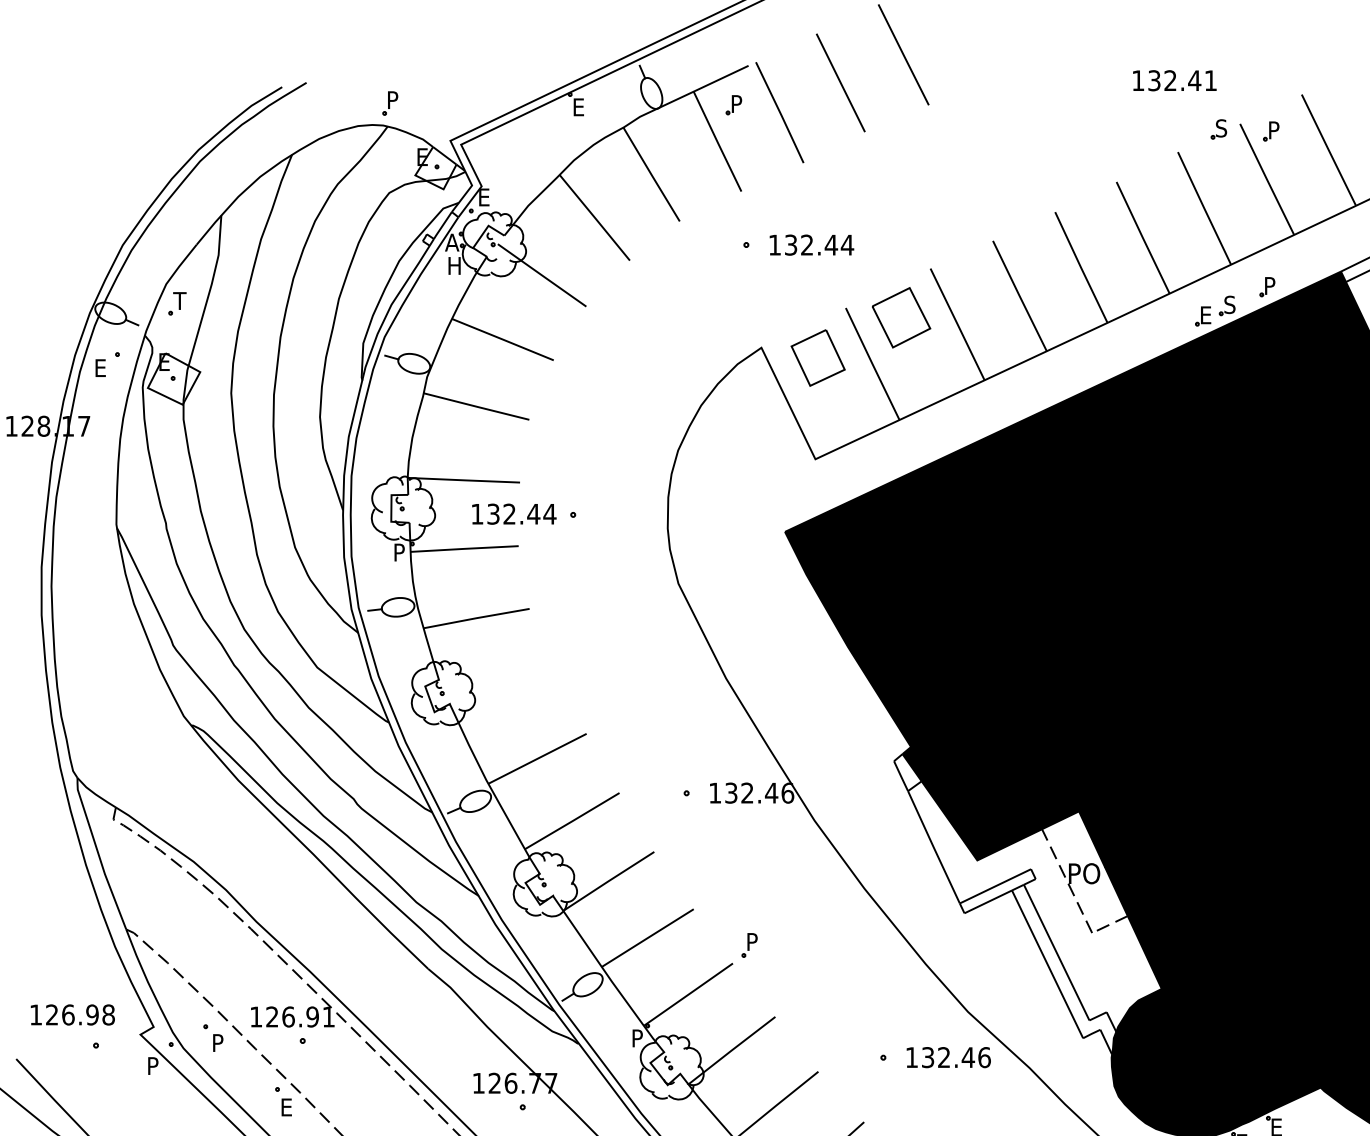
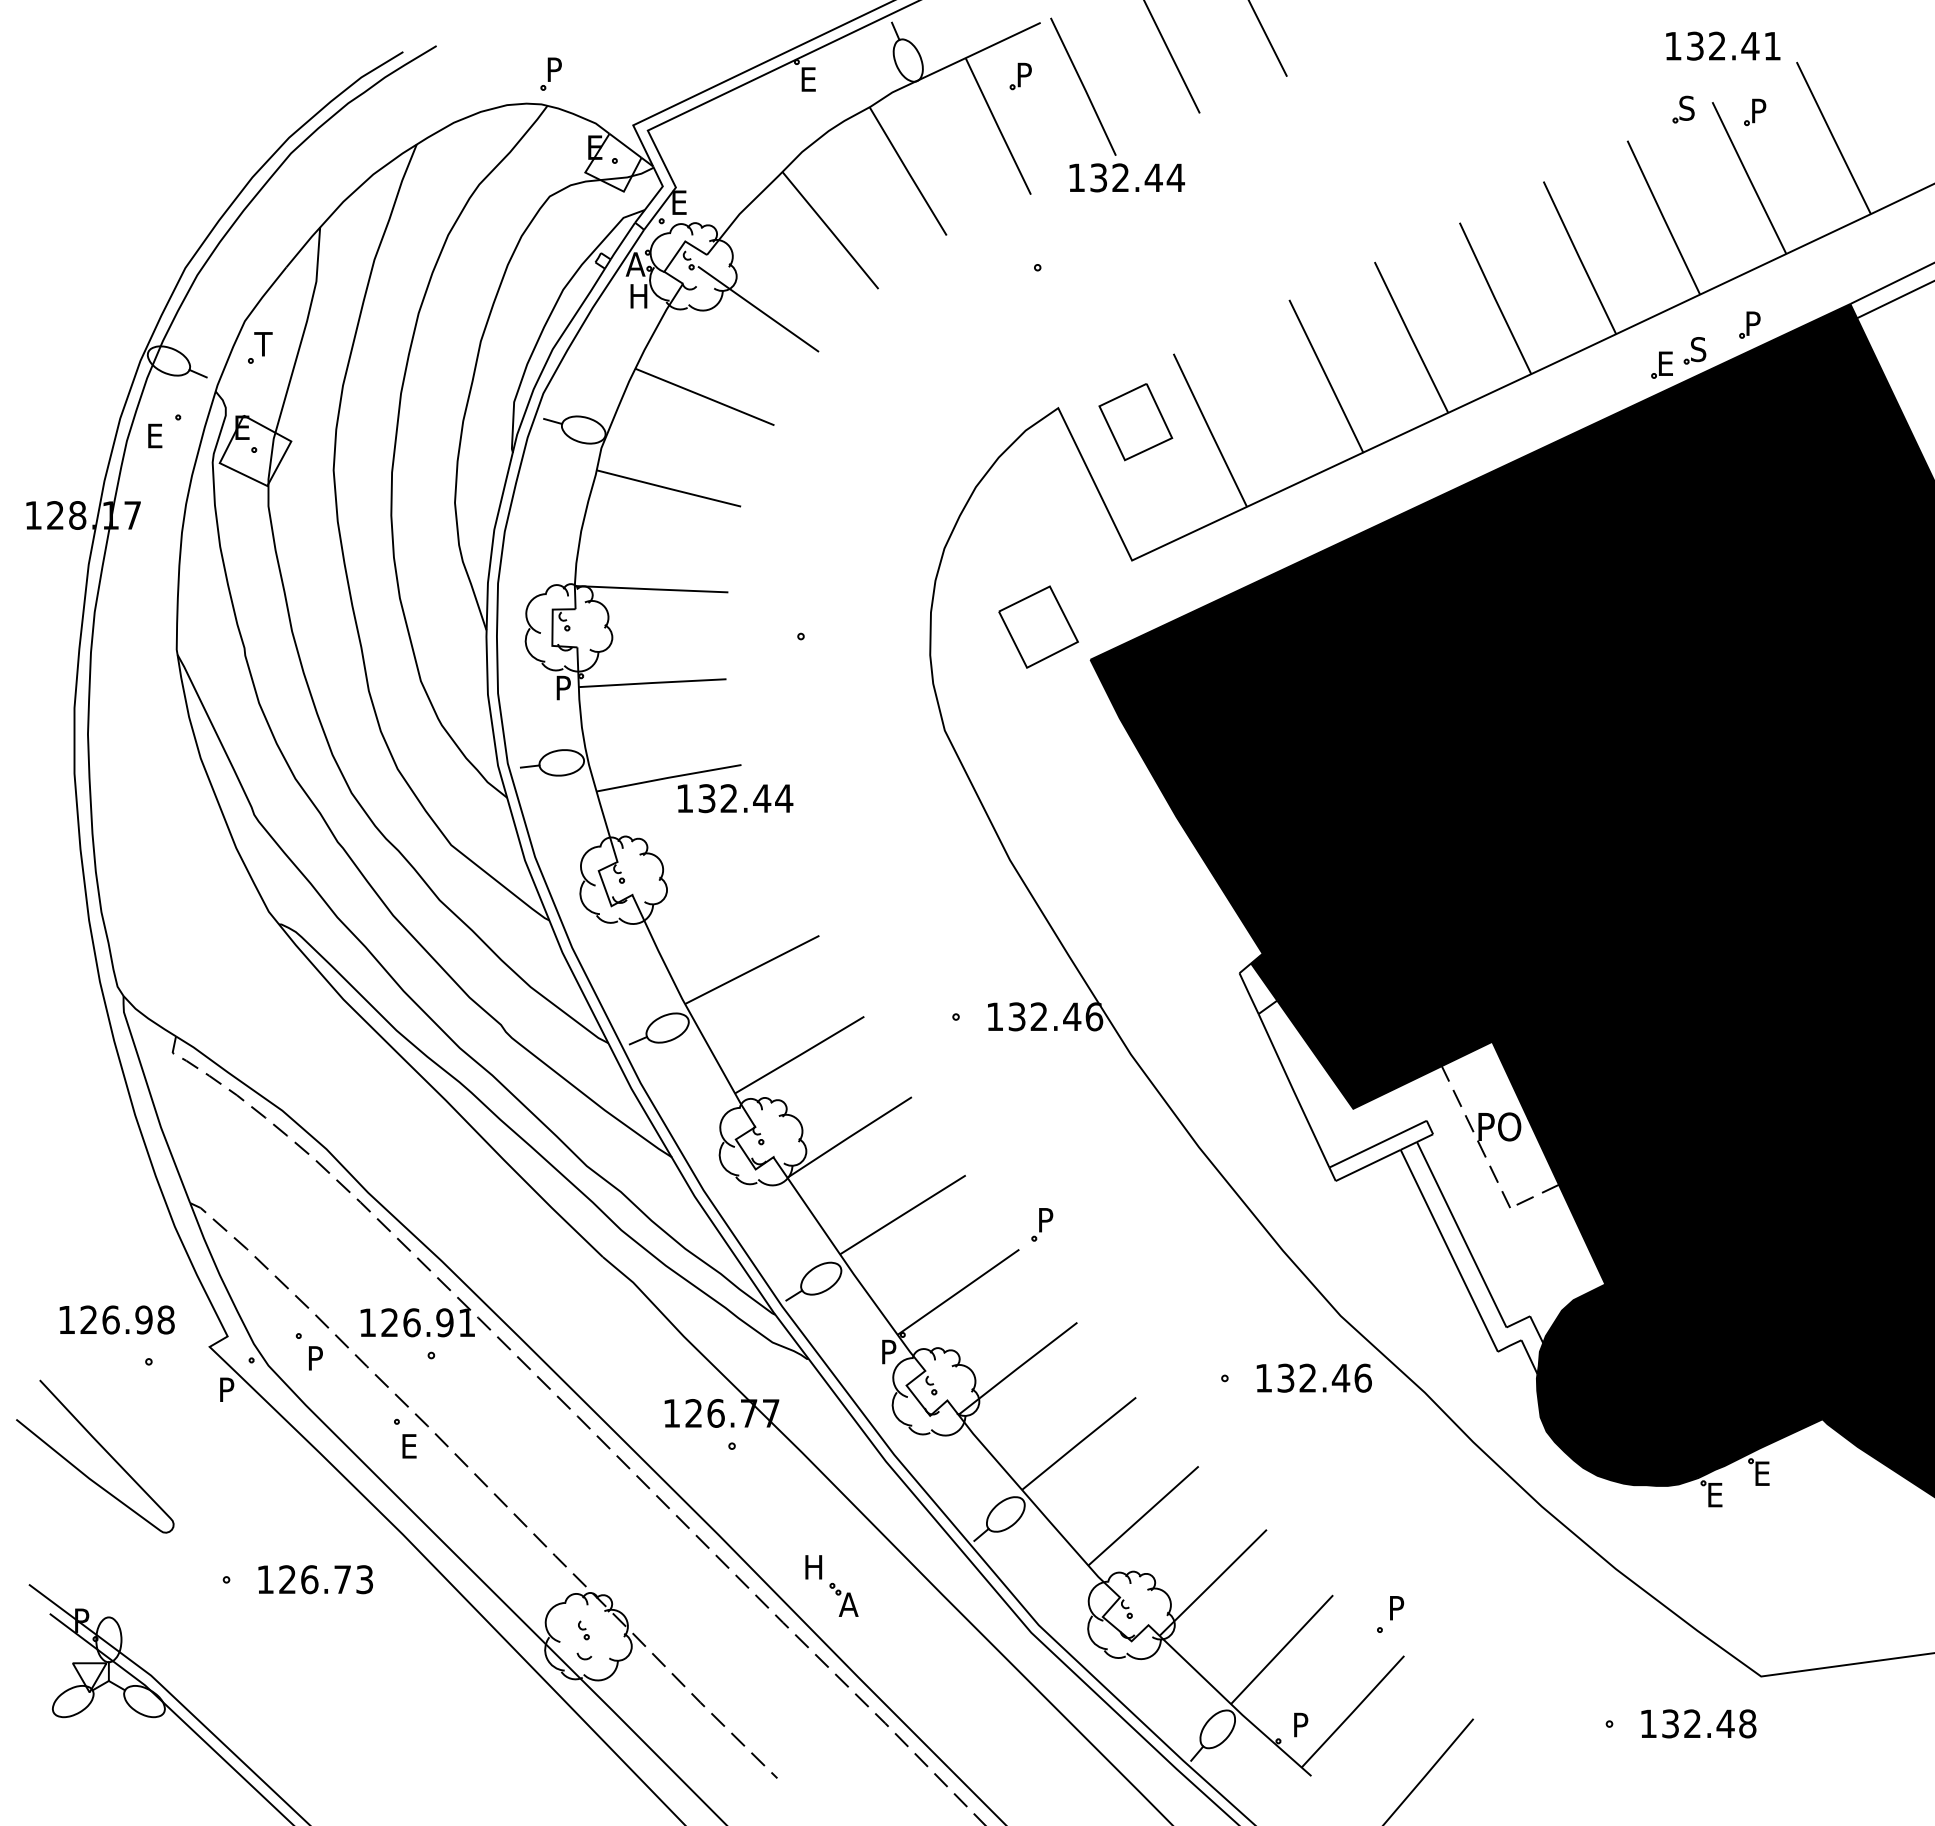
text: (1175, 80) -> (1723, 45), moved
text: (811, 244) -> (1126, 177), moved
part: (901, 317) -> (1038, 626), moved
text: (514, 514) -> (735, 798), moved

